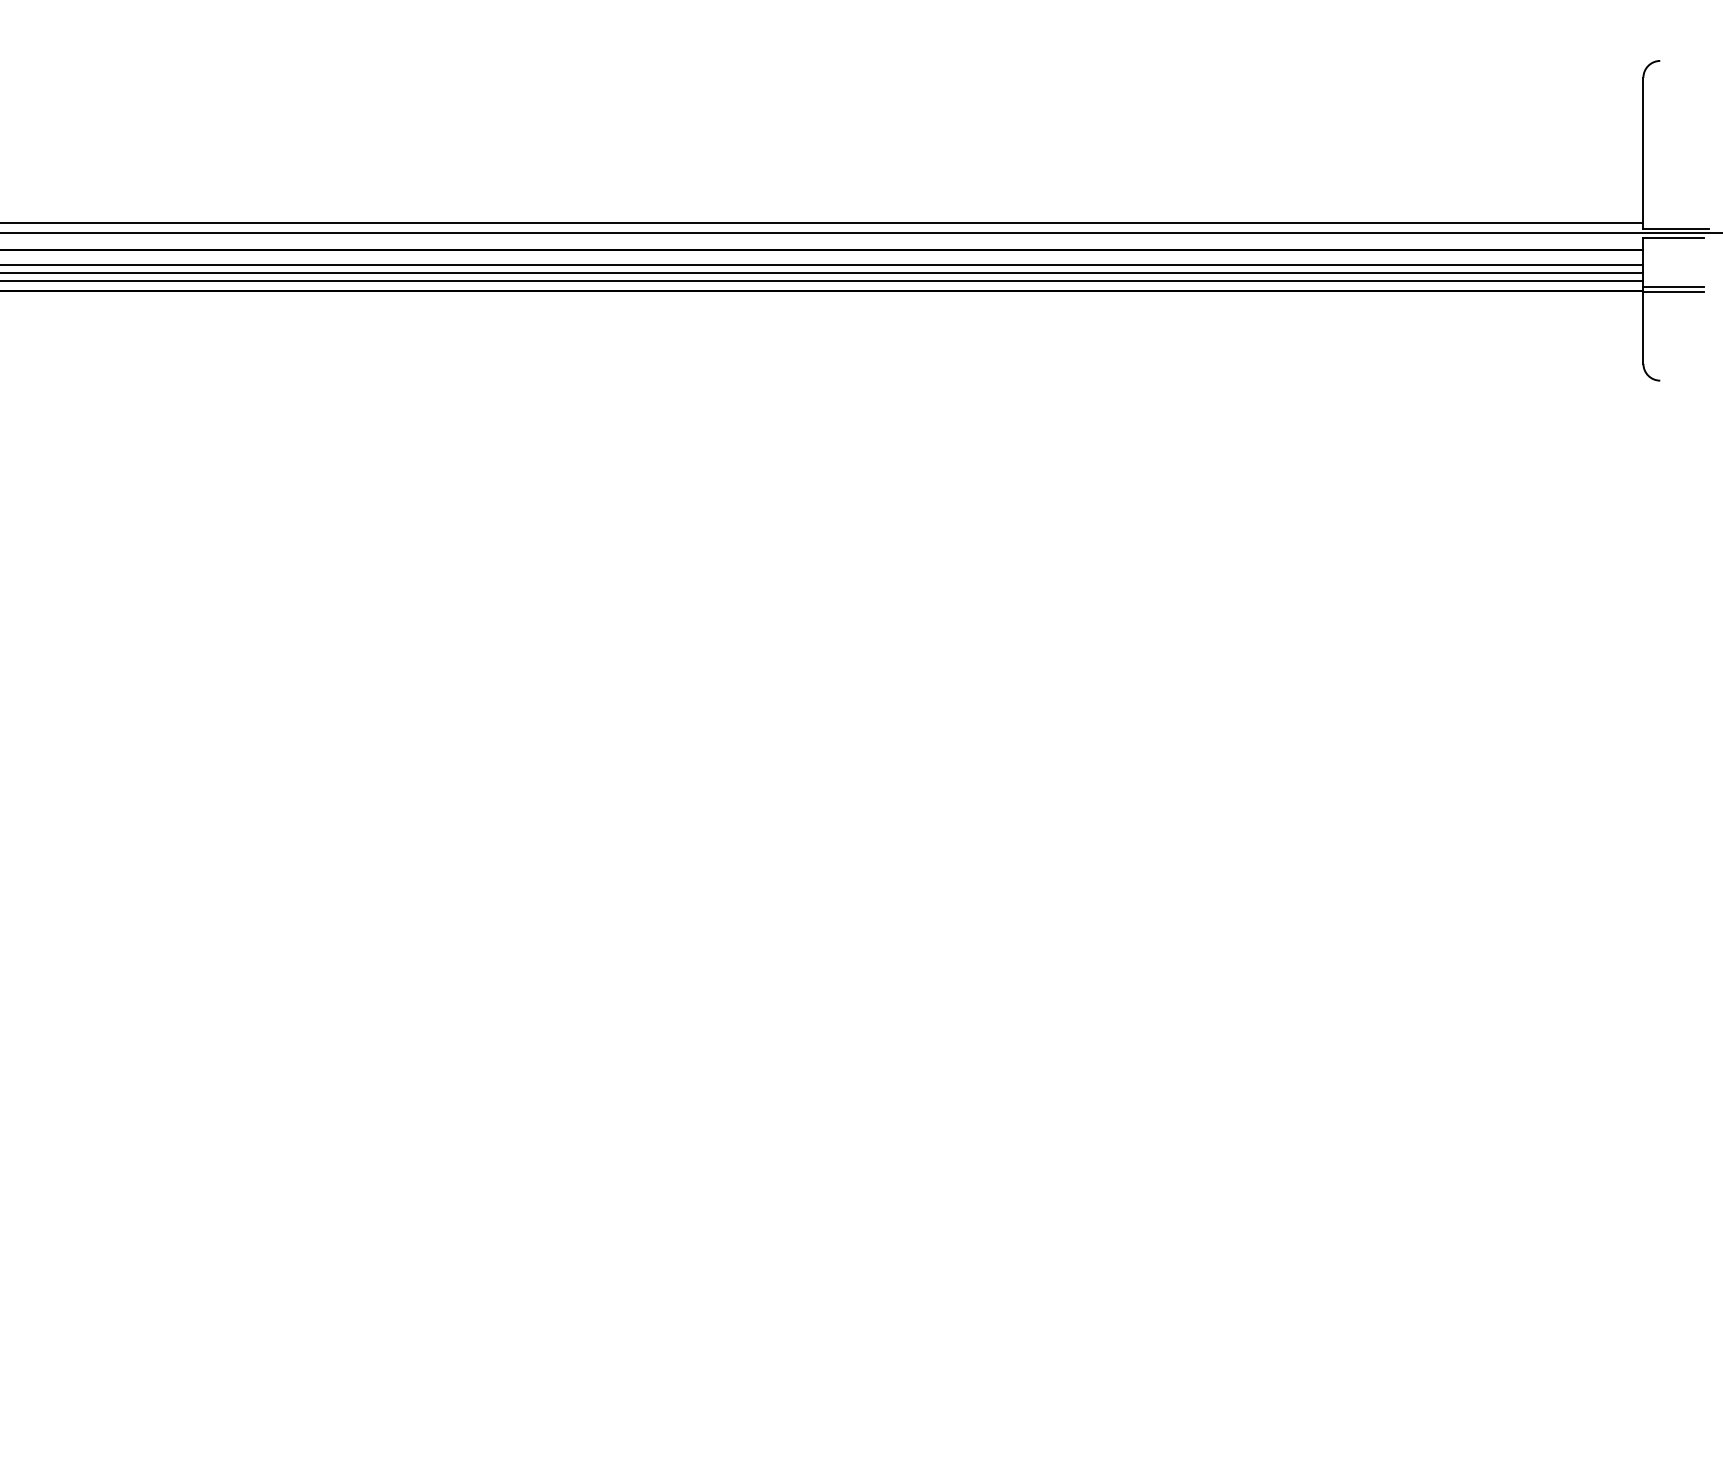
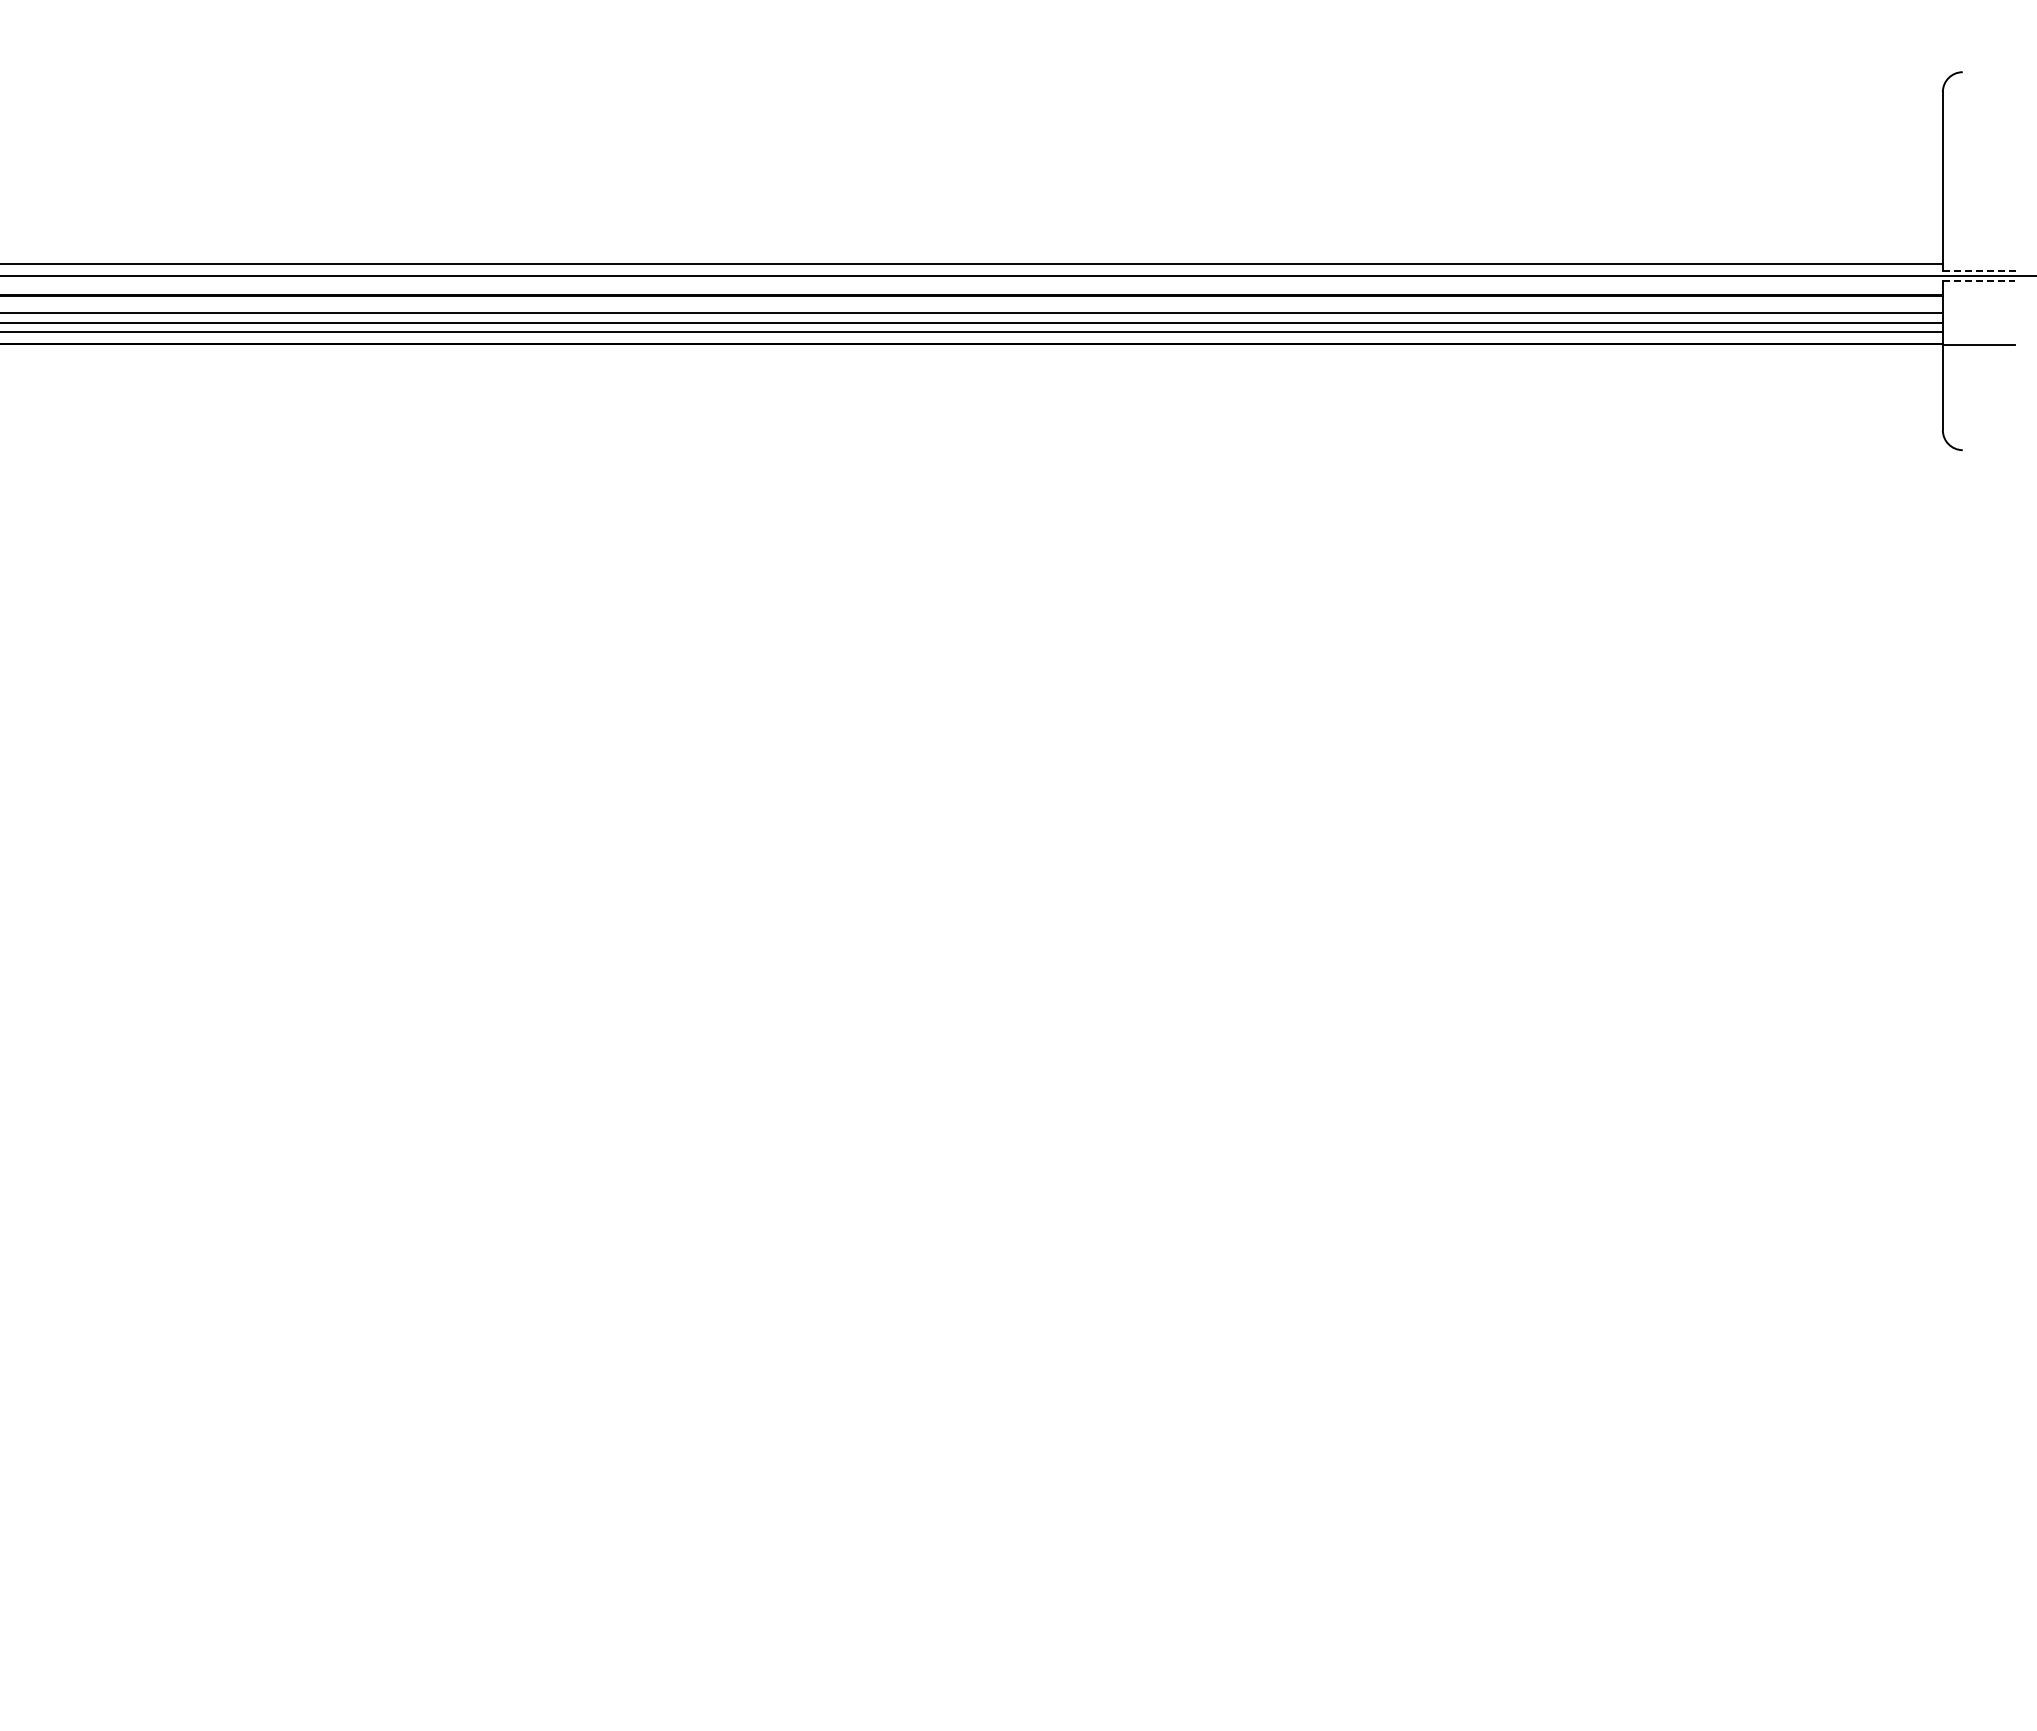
line: (1676, 229) -> (1981, 271), solid -> dashed
line: (1674, 237) -> (1979, 281), solid -> dashed
line: (1673, 286) -> (1978, 338), removed

